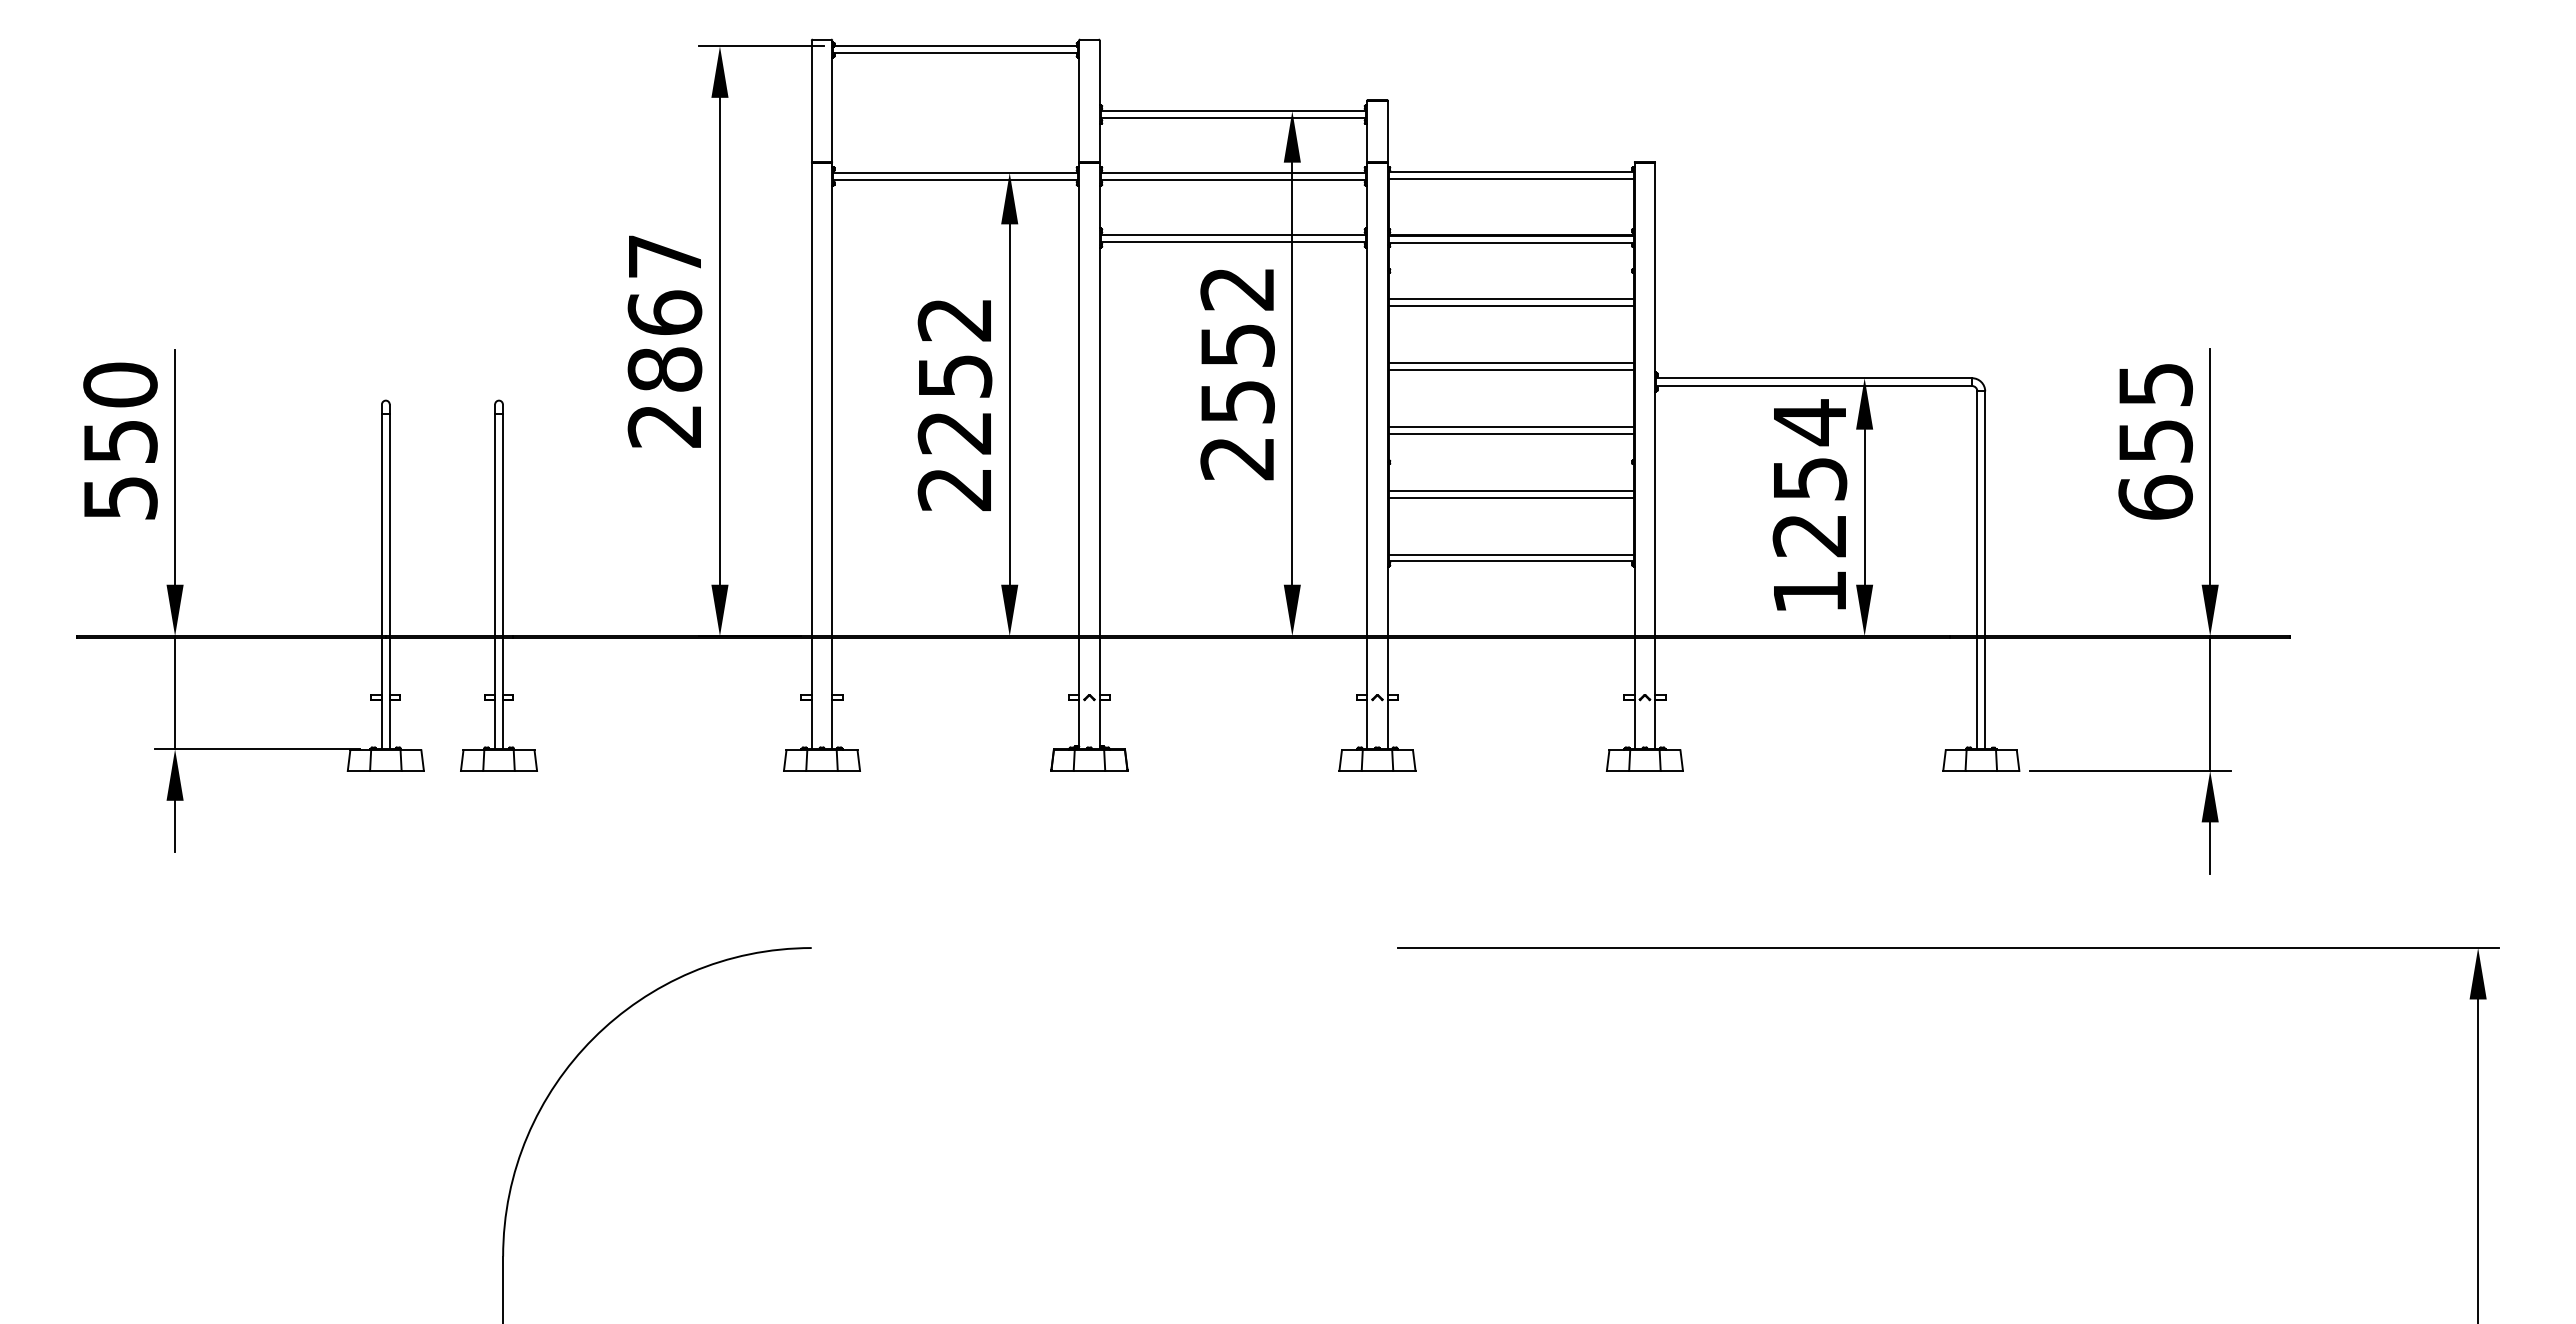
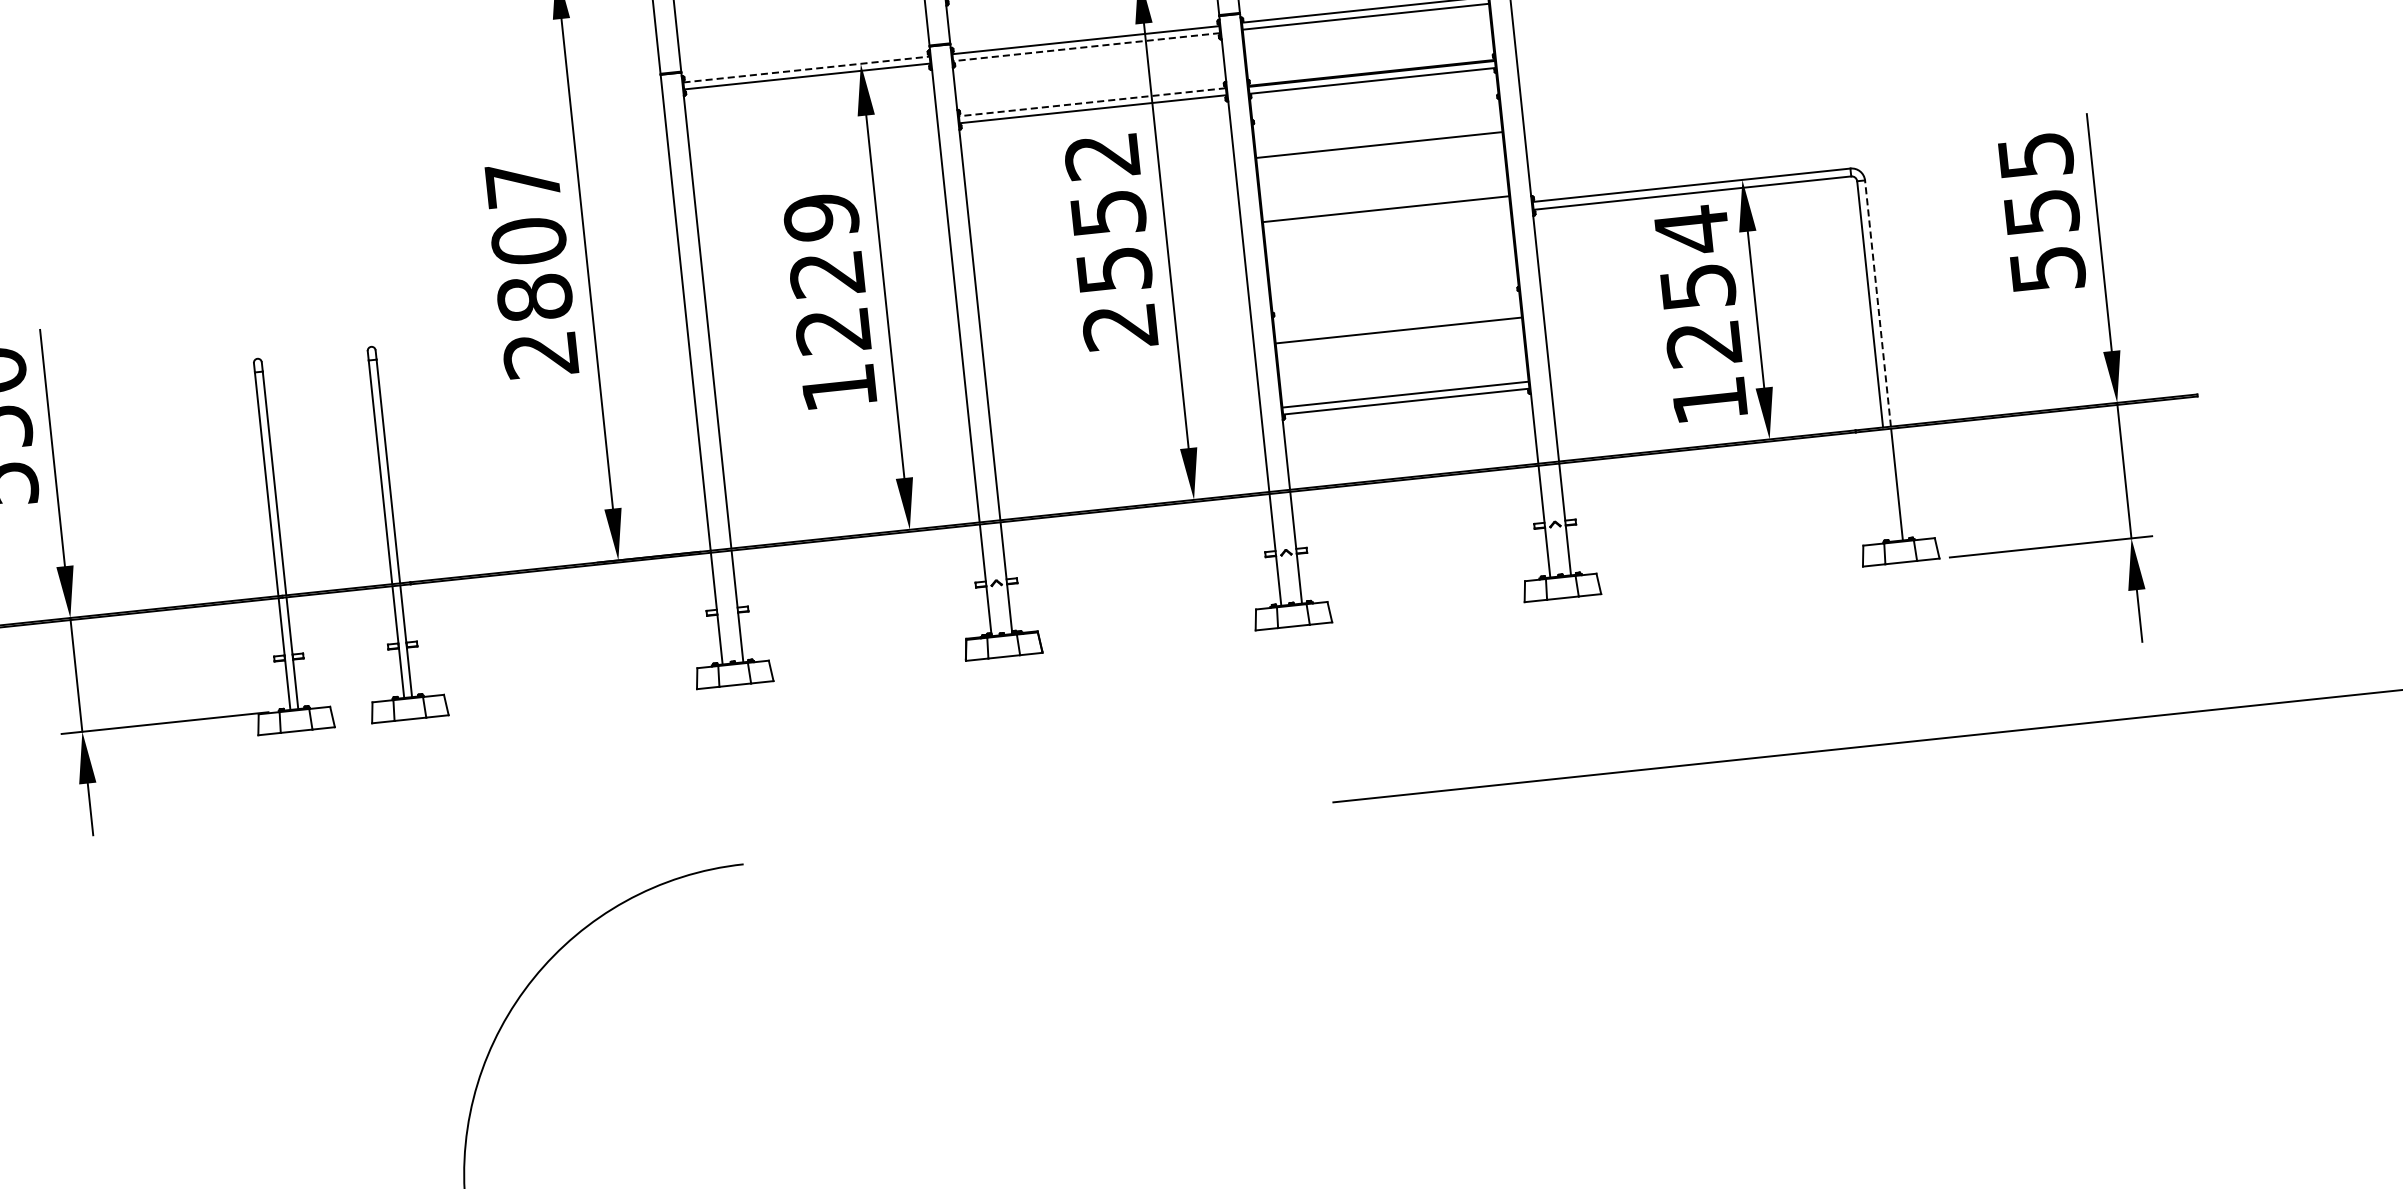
line: (956, 172) -> (807, 69), solid -> dashed
line: (1233, 179) -> (1086, 46), solid -> dashed
line: (1233, 234) -> (1092, 102), solid -> dashed
line: (1510, 299) -> (1377, 138), removed
text: (664, 312) -> (528, 240), 2867 -> 2807
line: (1510, 363) -> (1384, 202), removed
text: (954, 404) -> (829, 302), 2252 -> 1229
line: (1510, 427) -> (1391, 266), removed
line: (1510, 433) -> (1392, 272), removed
line: (1510, 497) -> (1398, 337), removed
text: (2155, 497) -> (2047, 269), 655 -> 555
line: (1985, 513) -> (1878, 303), solid -> dashed
line: (1977, 693) -> (1889, 485), removed

